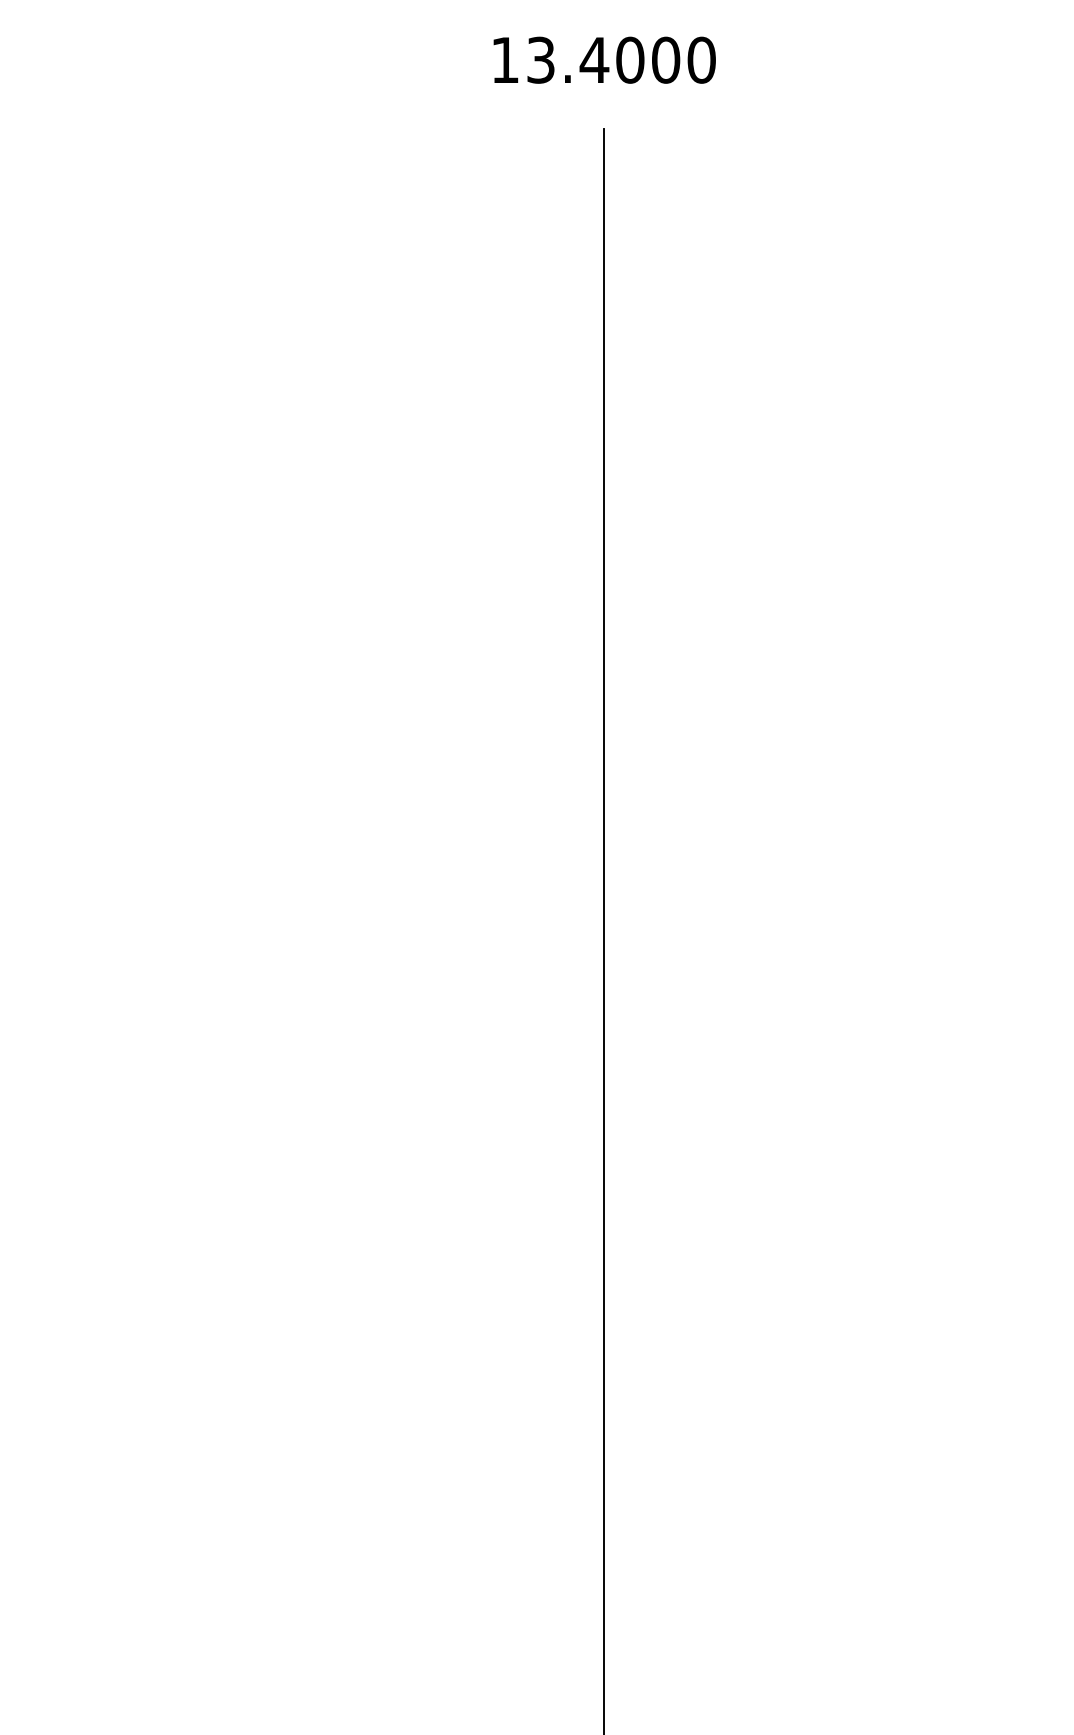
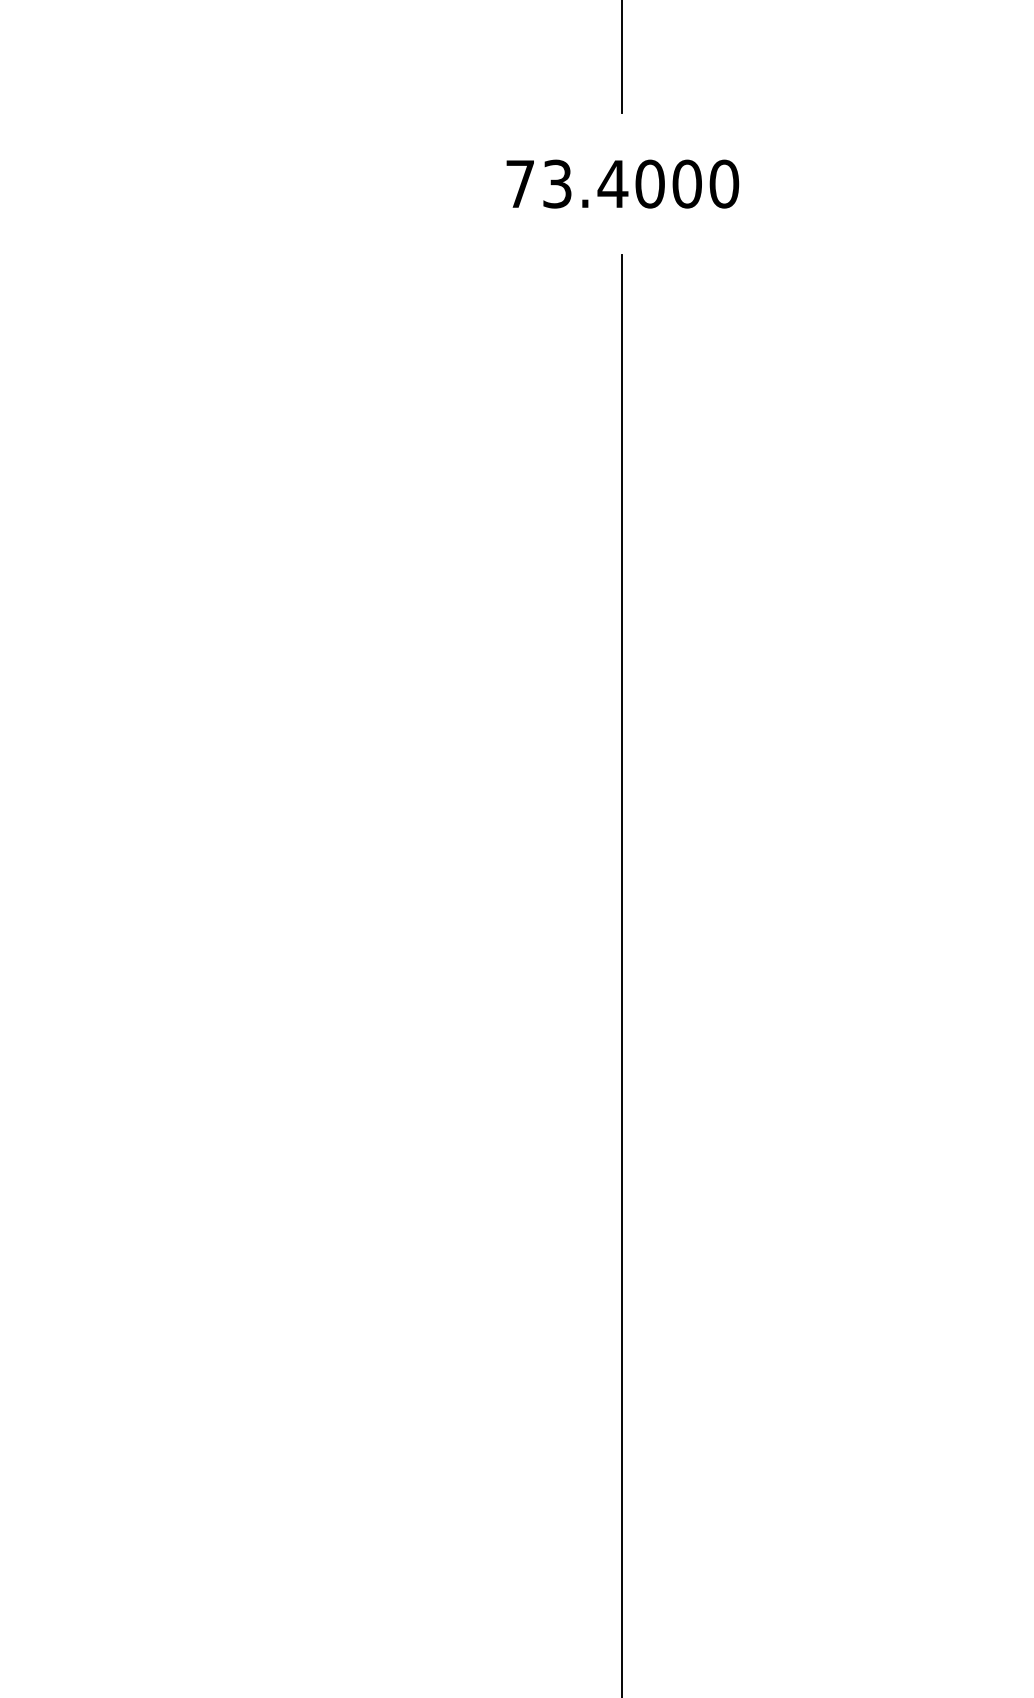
text: (505, 59) -> (520, 183), 13.4000 -> 73.4000

